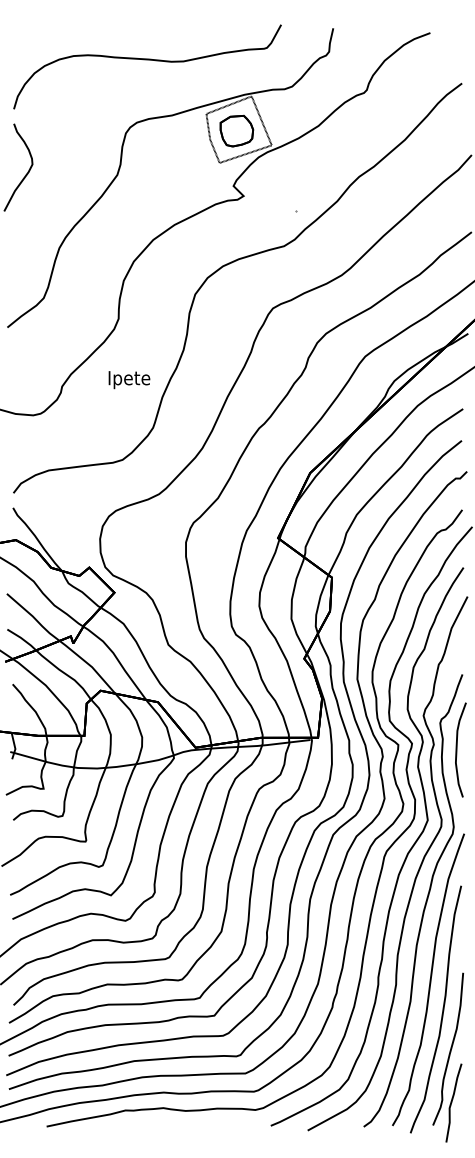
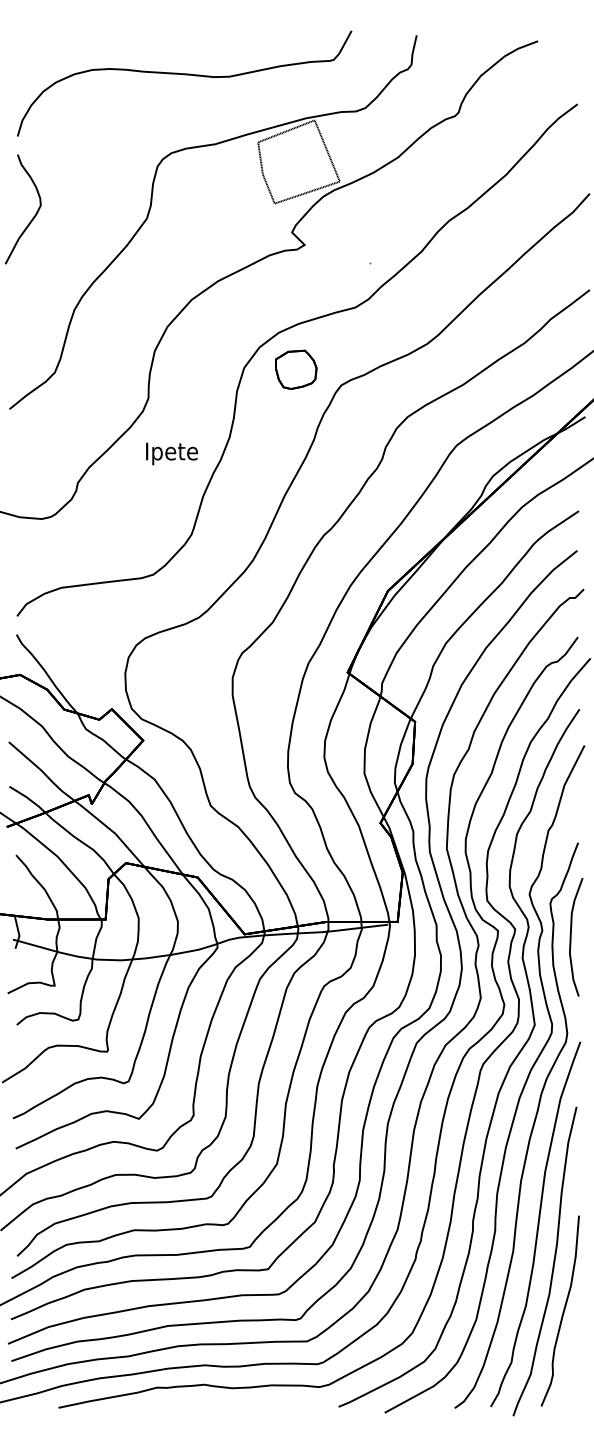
part: (237, 130) -> (296, 369), moved
text: (129, 379) -> (171, 453), moved
curve: (452, 1102) -> (565, 1377), removed

